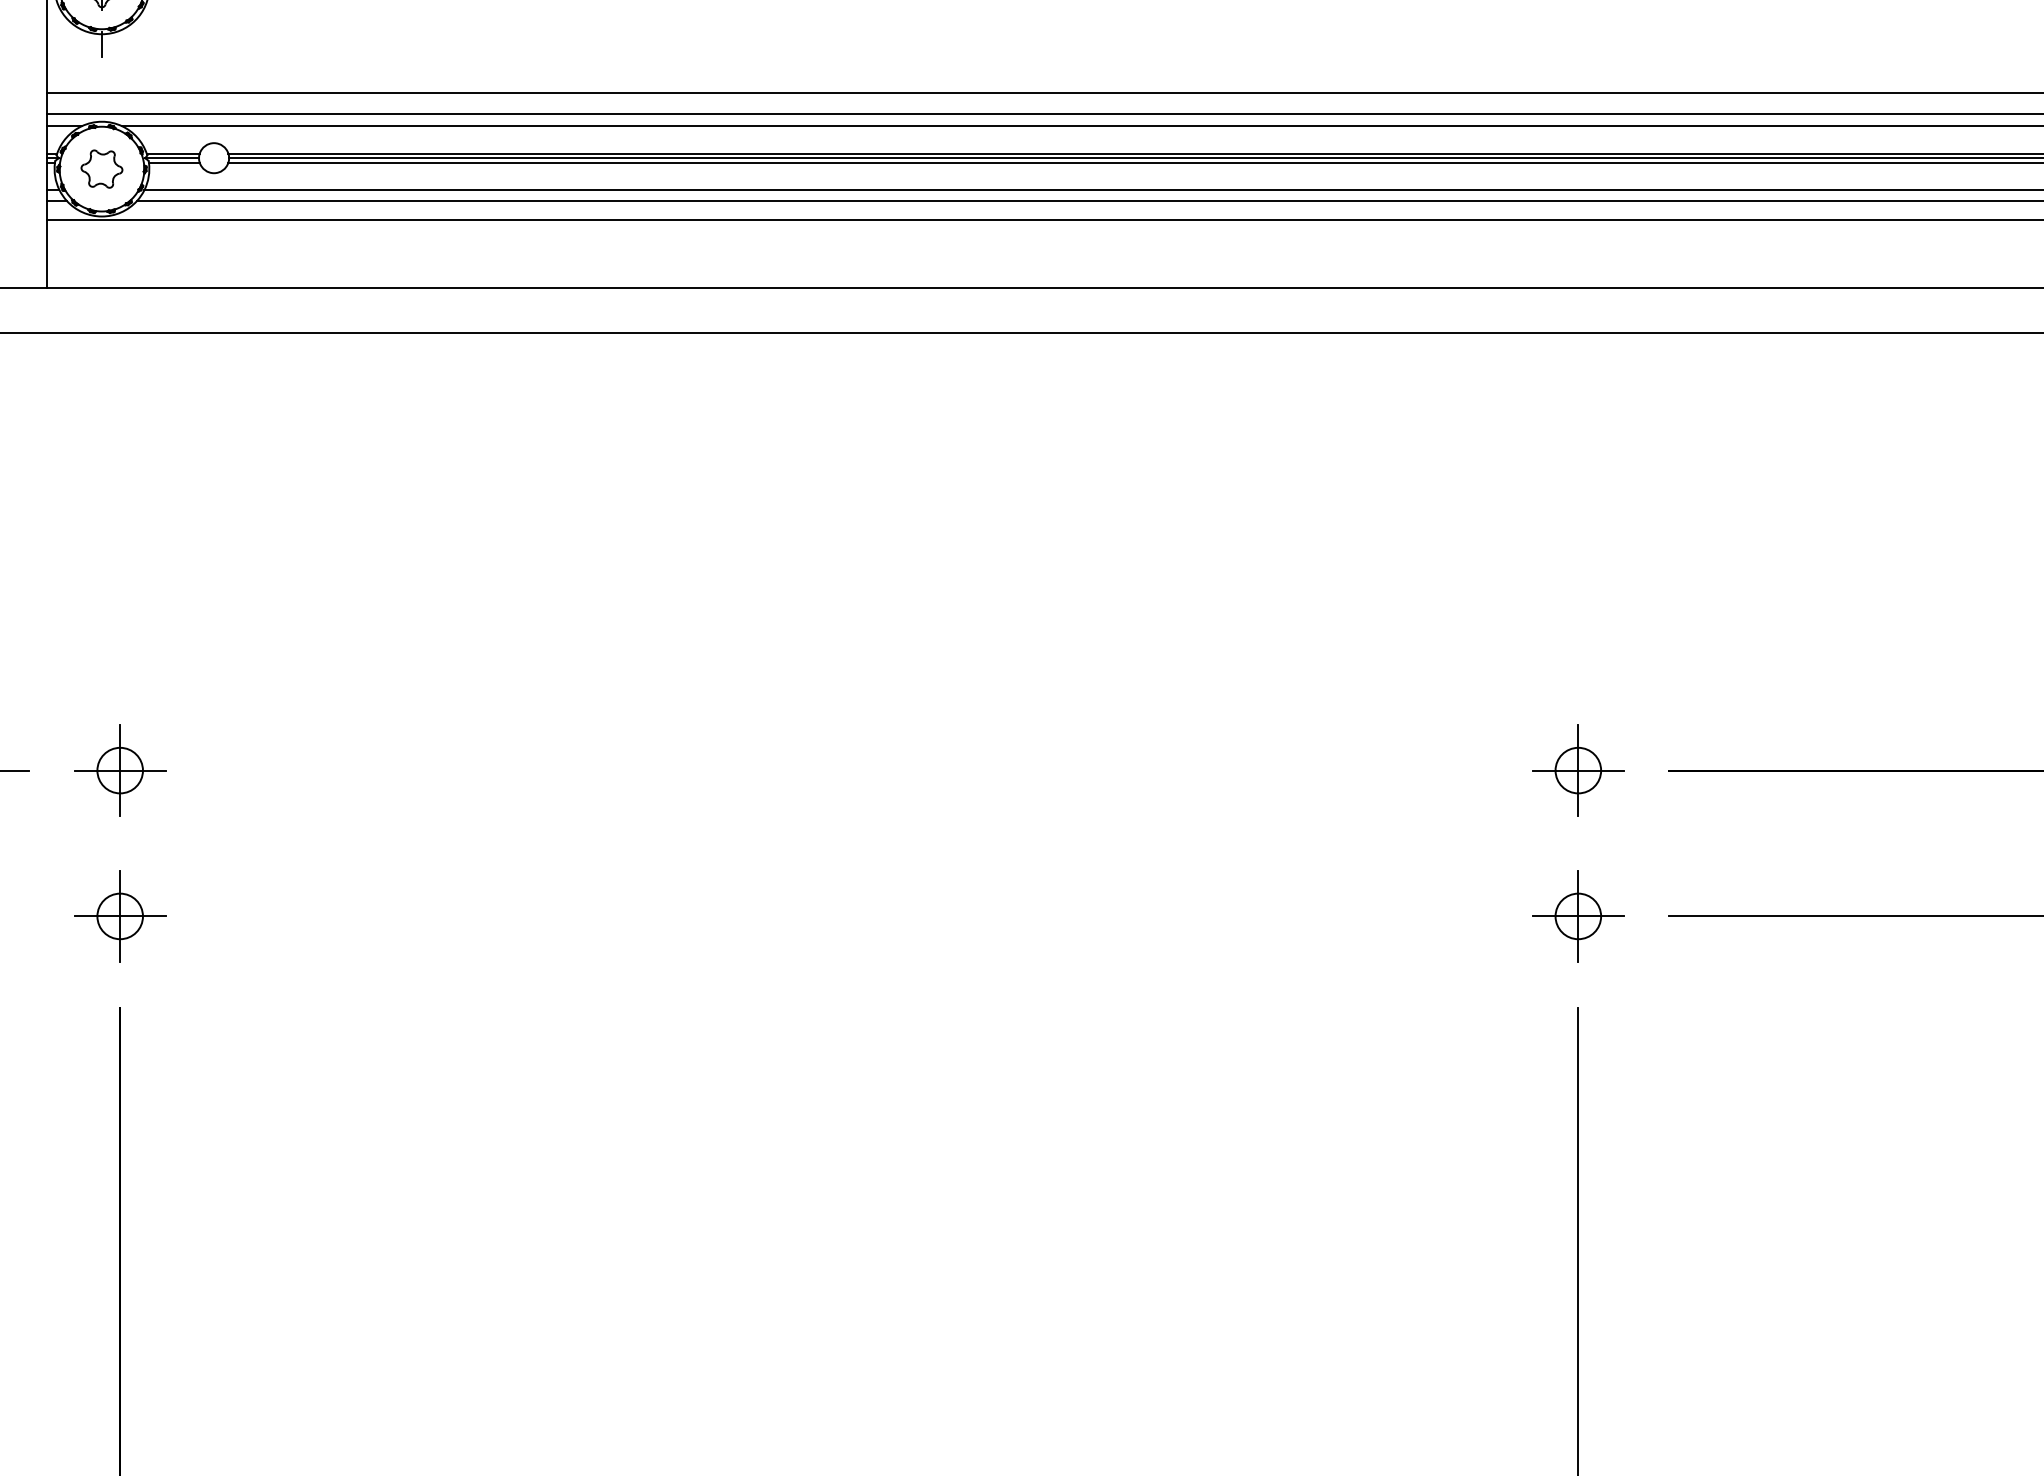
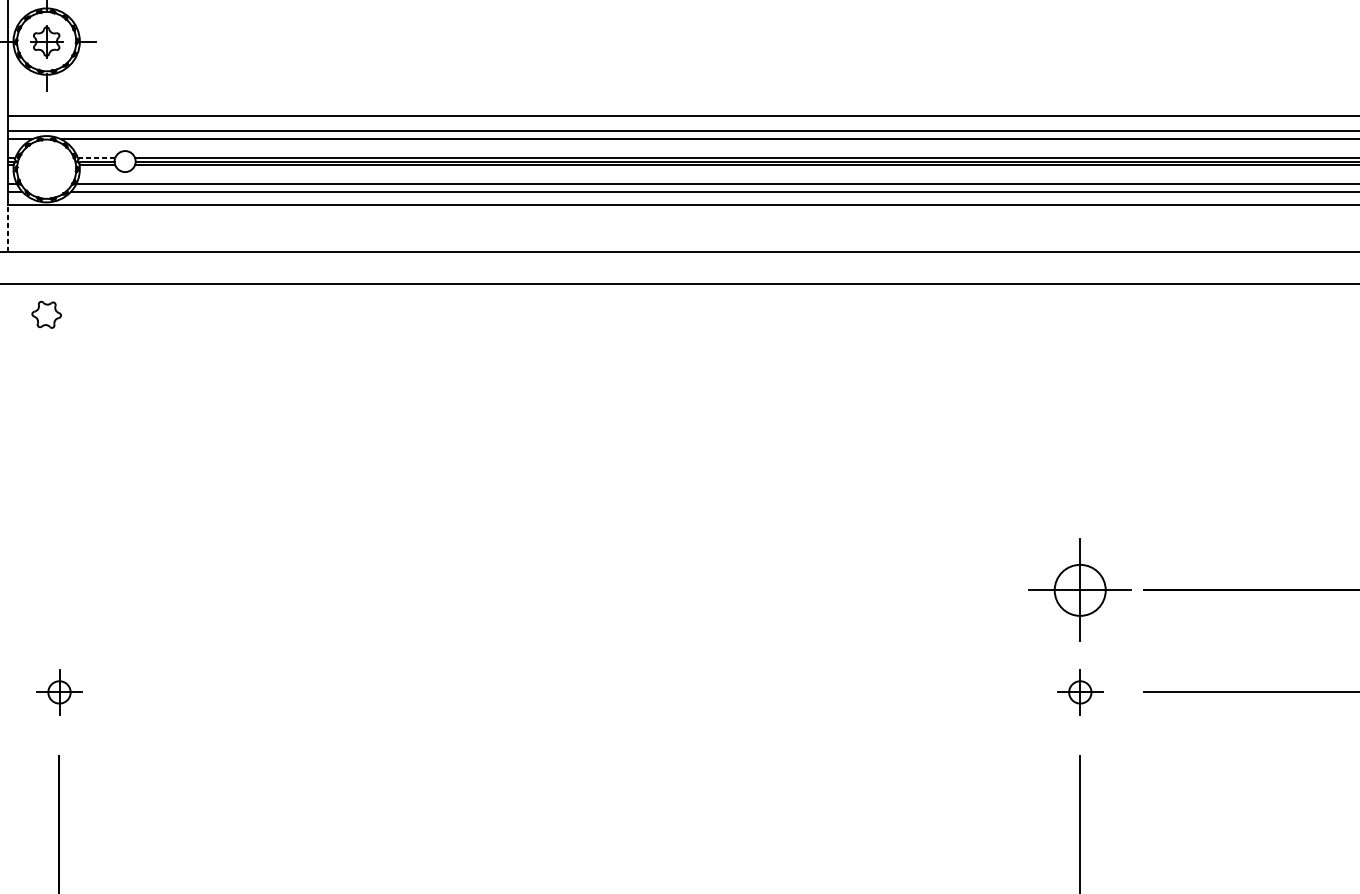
line: (173, 153) -> (96, 158), solid -> dashed
part: (101, 168) -> (46, 314), moved
line: (47, 253) -> (8, 228), solid -> dashed
part: (120, 770) -> (59, 590), removed
part: (1578, 770) -> (1080, 590), size x1.6
part: (120, 916) -> (59, 692), size x0.7
part: (1578, 916) -> (1080, 692), size x0.7

